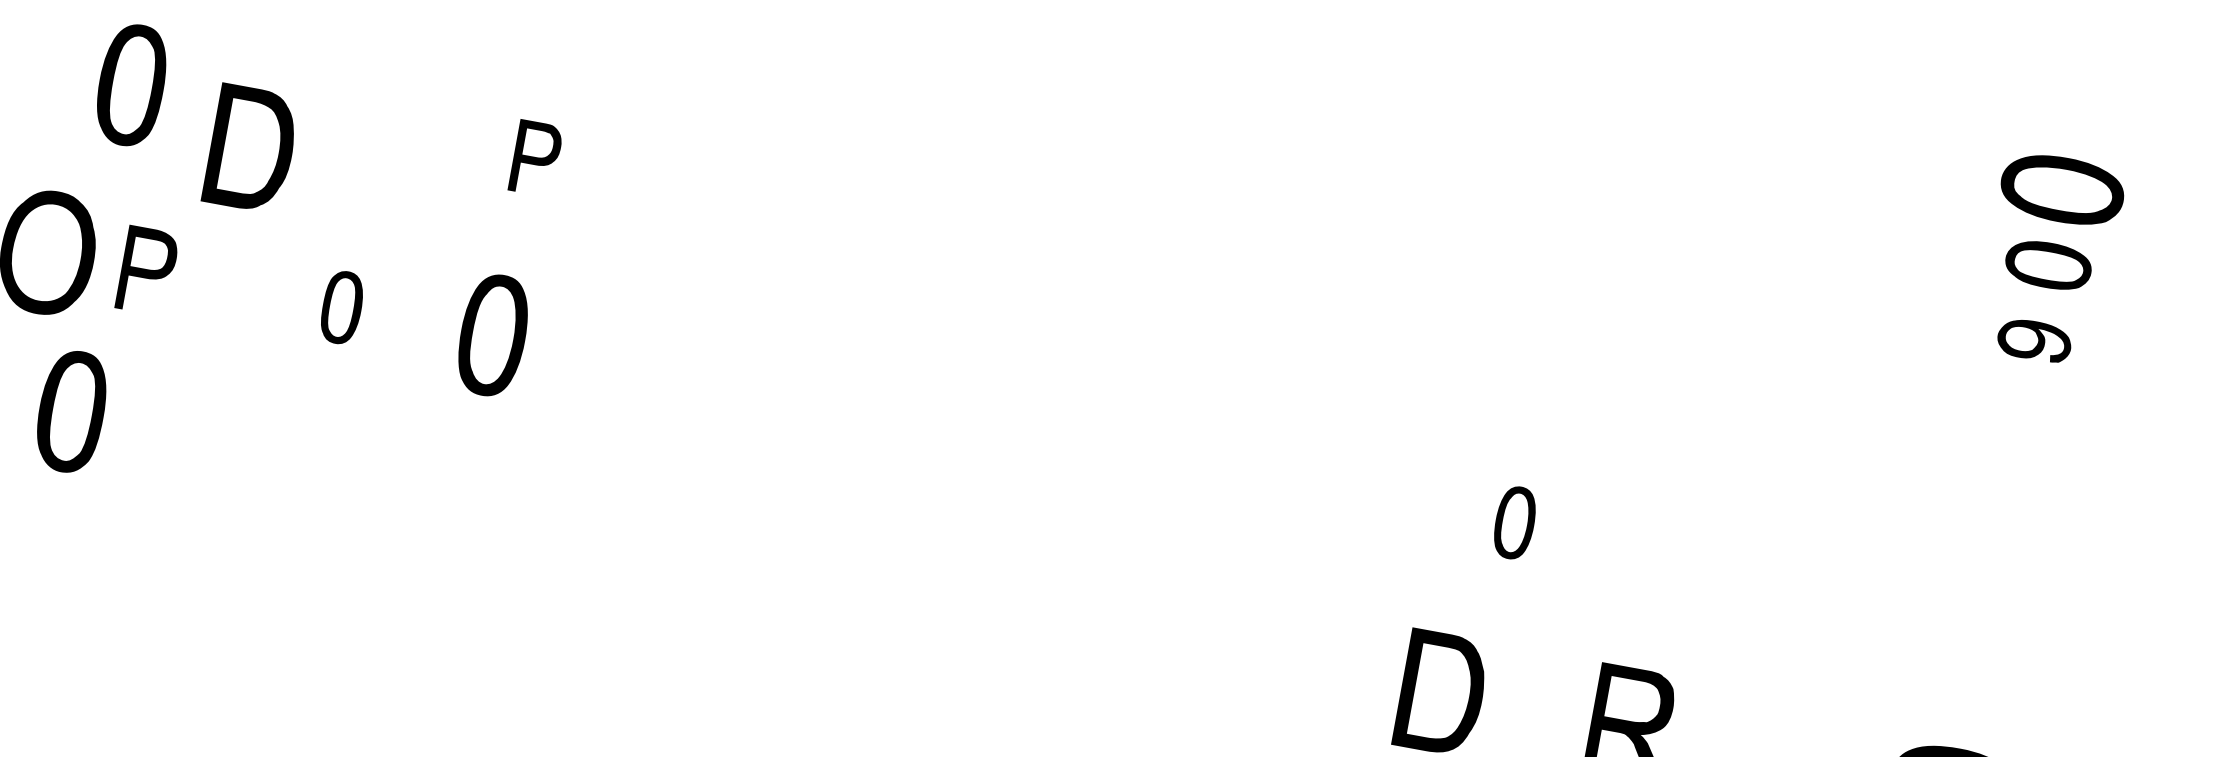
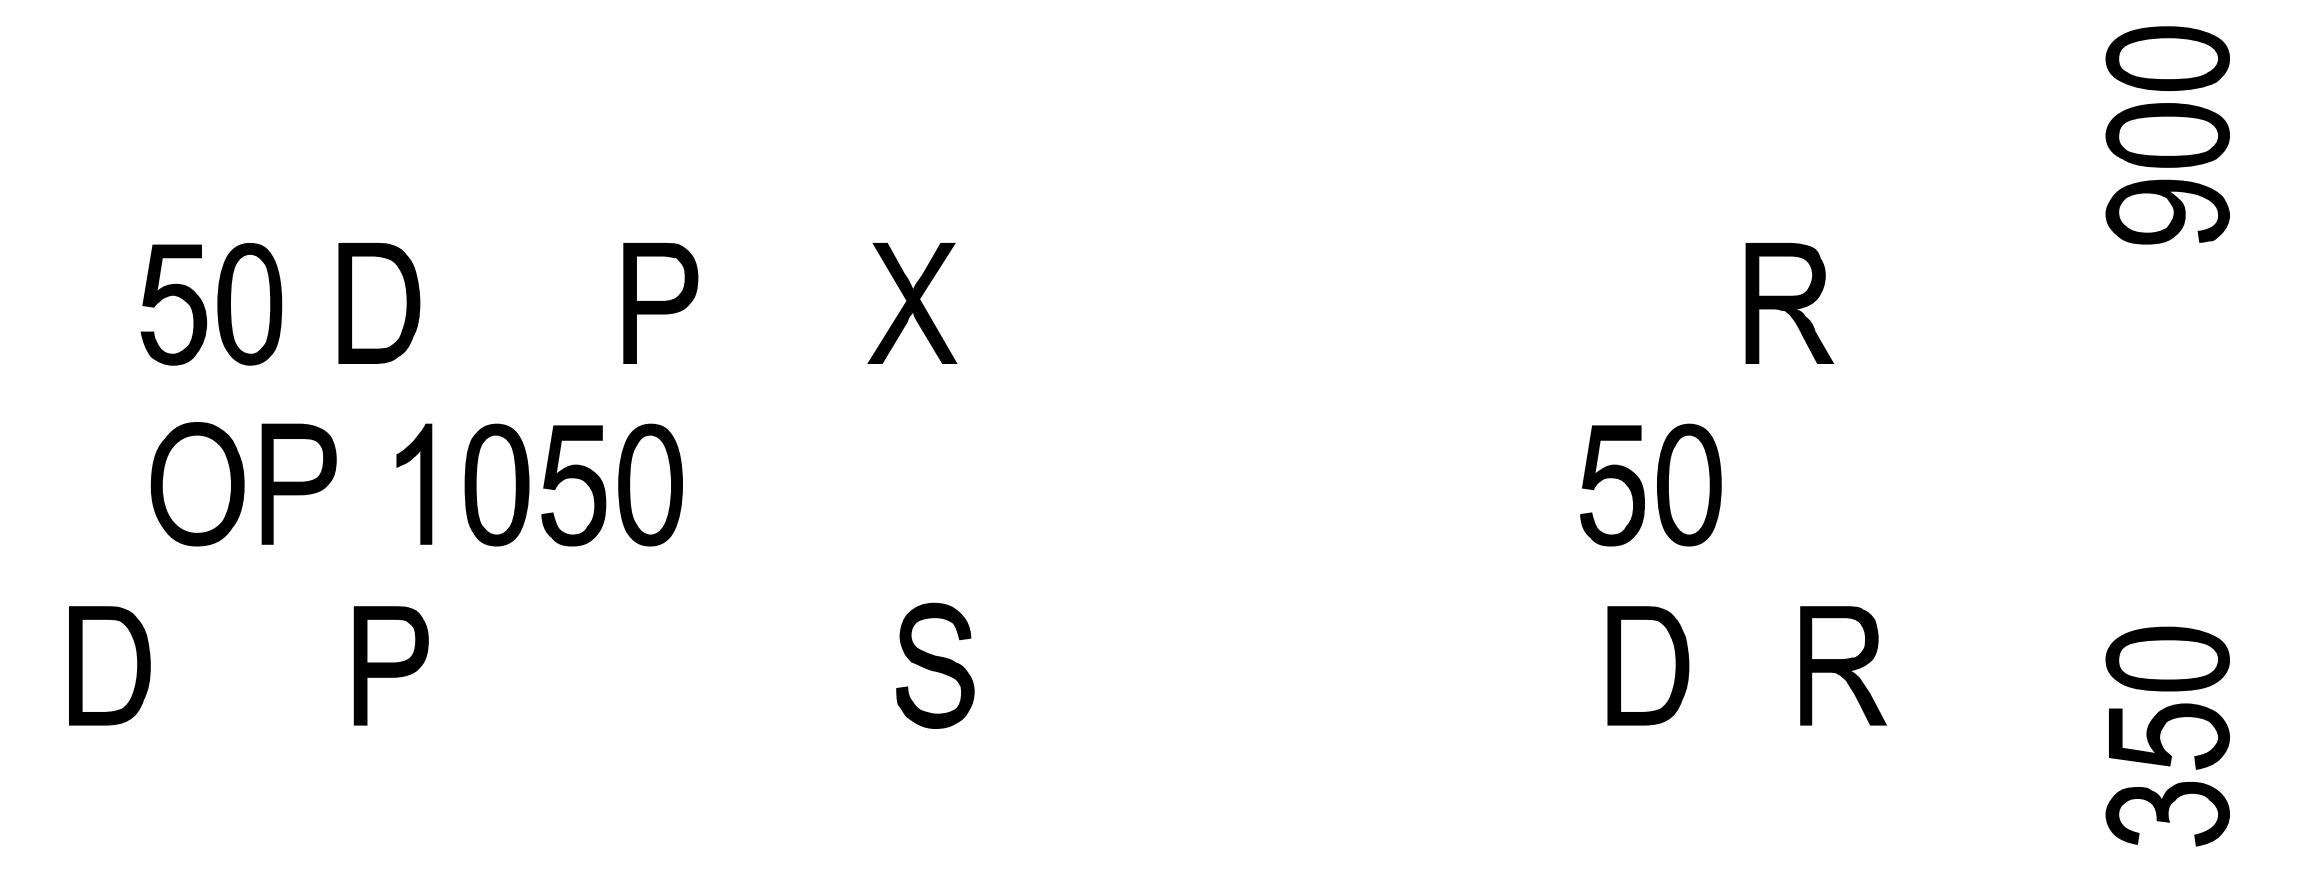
fill: (56, 71) -> (173, 304), added
part: (251, 149) -> (379, 303), moved
part: (535, 158) -> (660, 303), size x1.67
fill: (783, 204) -> (912, 303), added
part: (2048, 265) -> (2167, 135), size x1.43
part: (147, 270) -> (298, 483), size x1.43
fill: (261, 291) -> (414, 483), added
part: (341, 307) -> (496, 484), size x1.67
fill: (417, 321) -> (573, 485), added
part: (2034, 340) -> (2167, 211), size x1.67
part: (1646, 362) -> (1789, 303), added
part: (71, 411) -> (249, 636), removed
part: (204, 465) -> (390, 665), added
fill: (1439, 509) -> (1612, 485), added
part: (1515, 522) -> (1689, 484), size x1.67
fill: (740, 564) -> (935, 665), added

